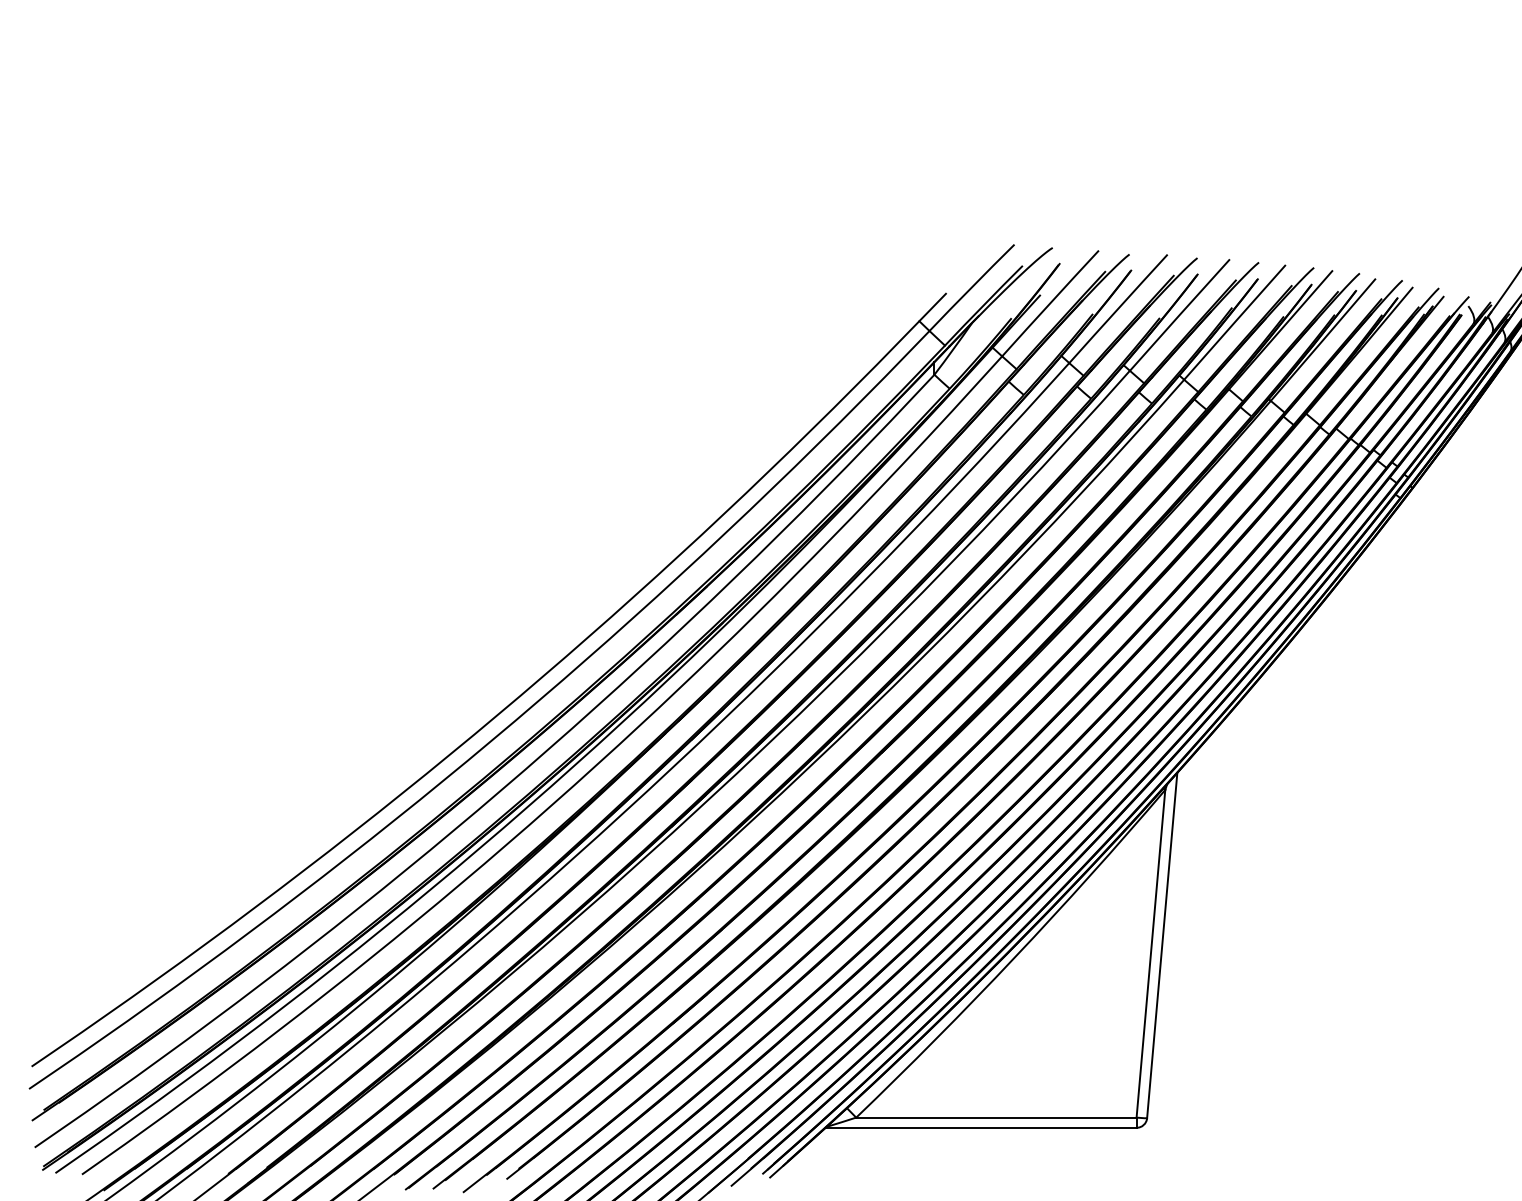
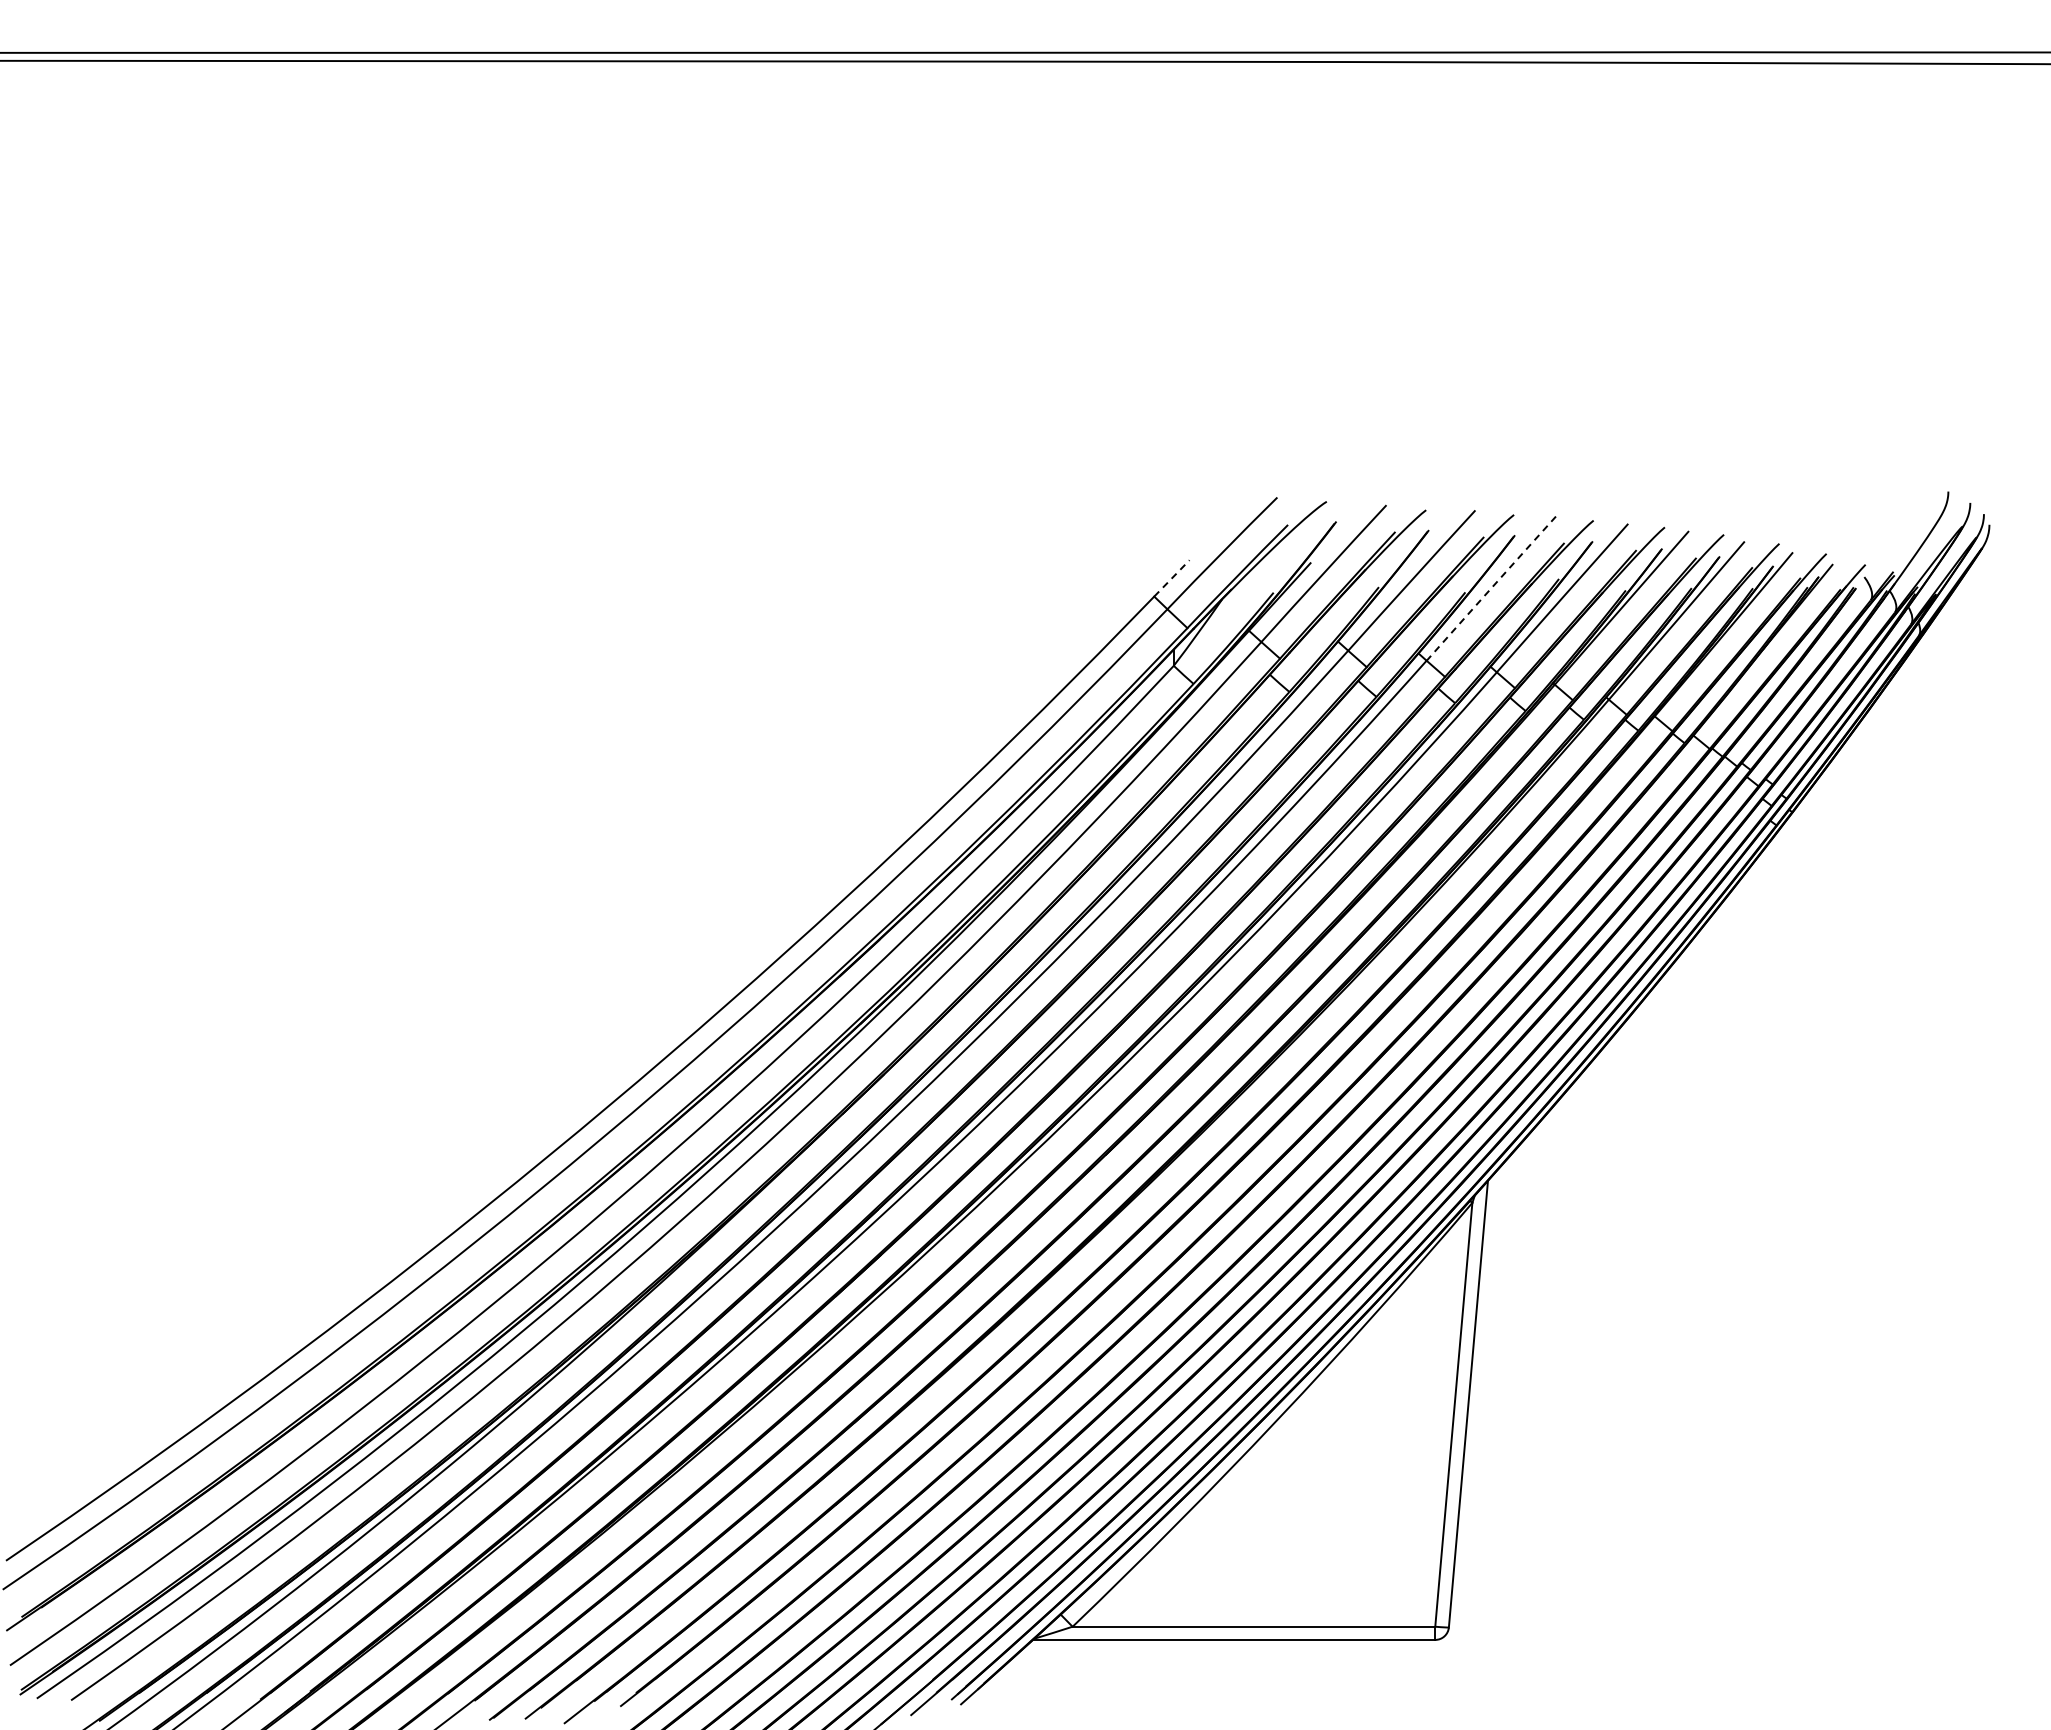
line: (933, 307) -> (1172, 578), solid -> dashed
arc: (1180, 314) -> (1491, 588), solid -> dashed

